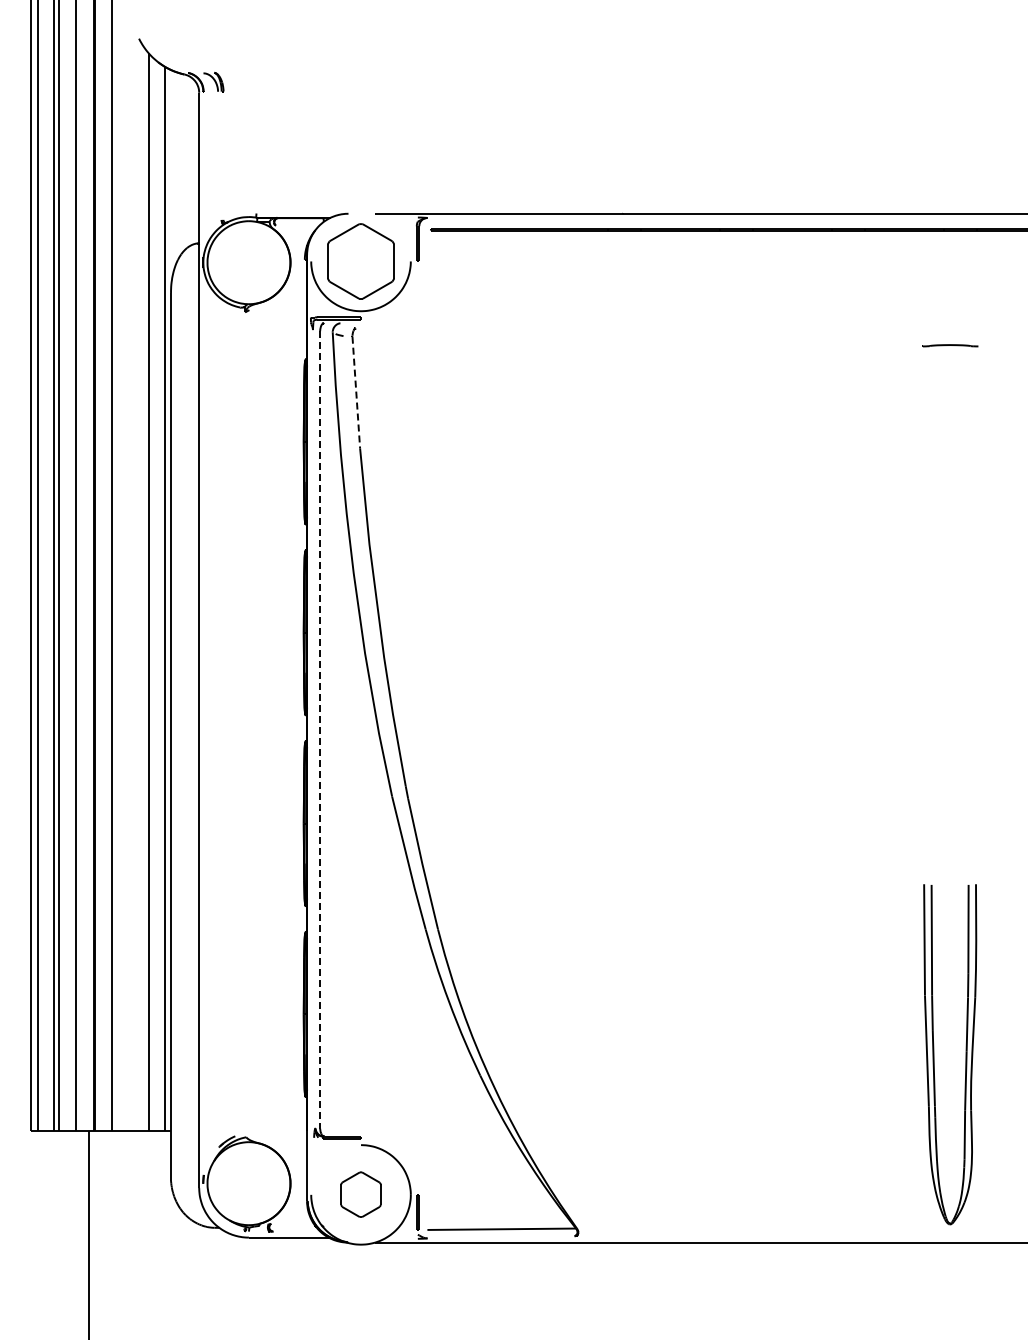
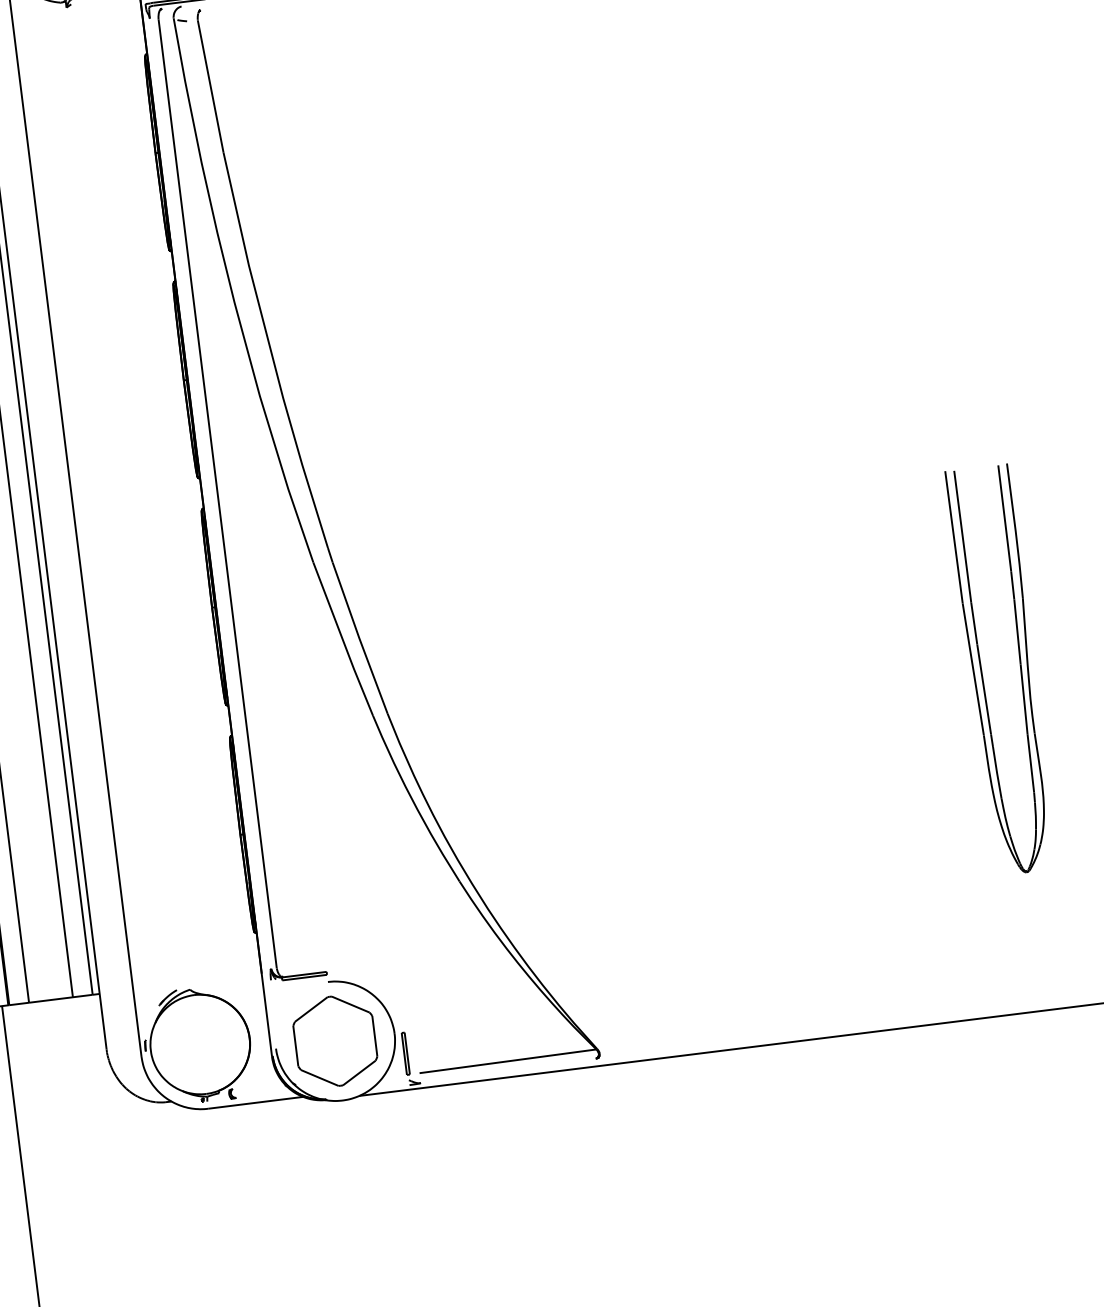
line: (356, 393) -> (211, 87), dashed -> solid
line: (320, 729) -> (218, 493), dashed -> solid
part: (965, 1054) -> (1019, 667), moved
part: (360, 1194) -> (334, 1040), size x1.67

